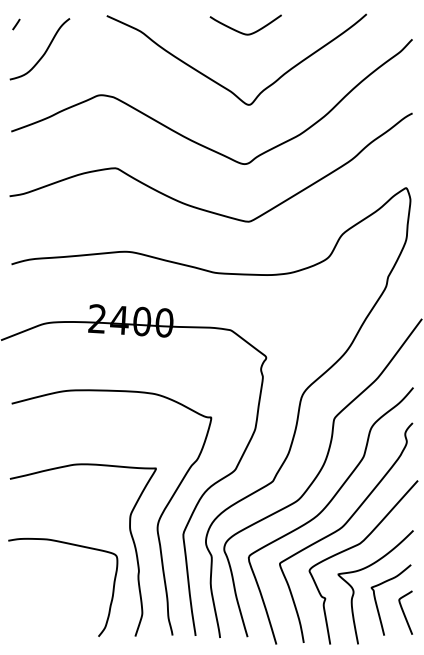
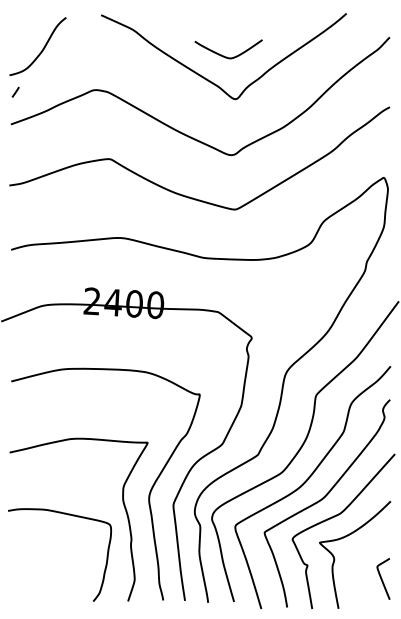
line: (16, 24) -> (15, 92), moved
curve: (243, 32) -> (226, 56), moved
curve: (377, 603) -> (356, 570), removed

